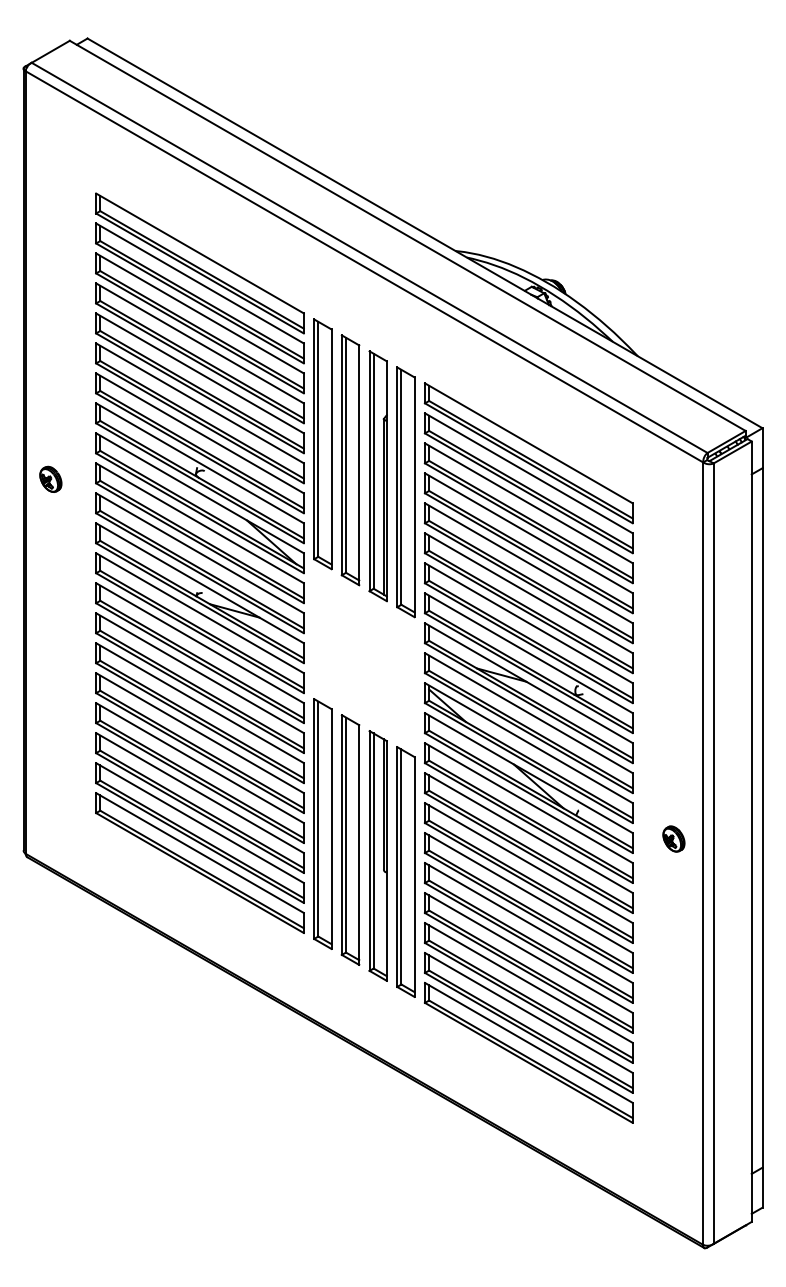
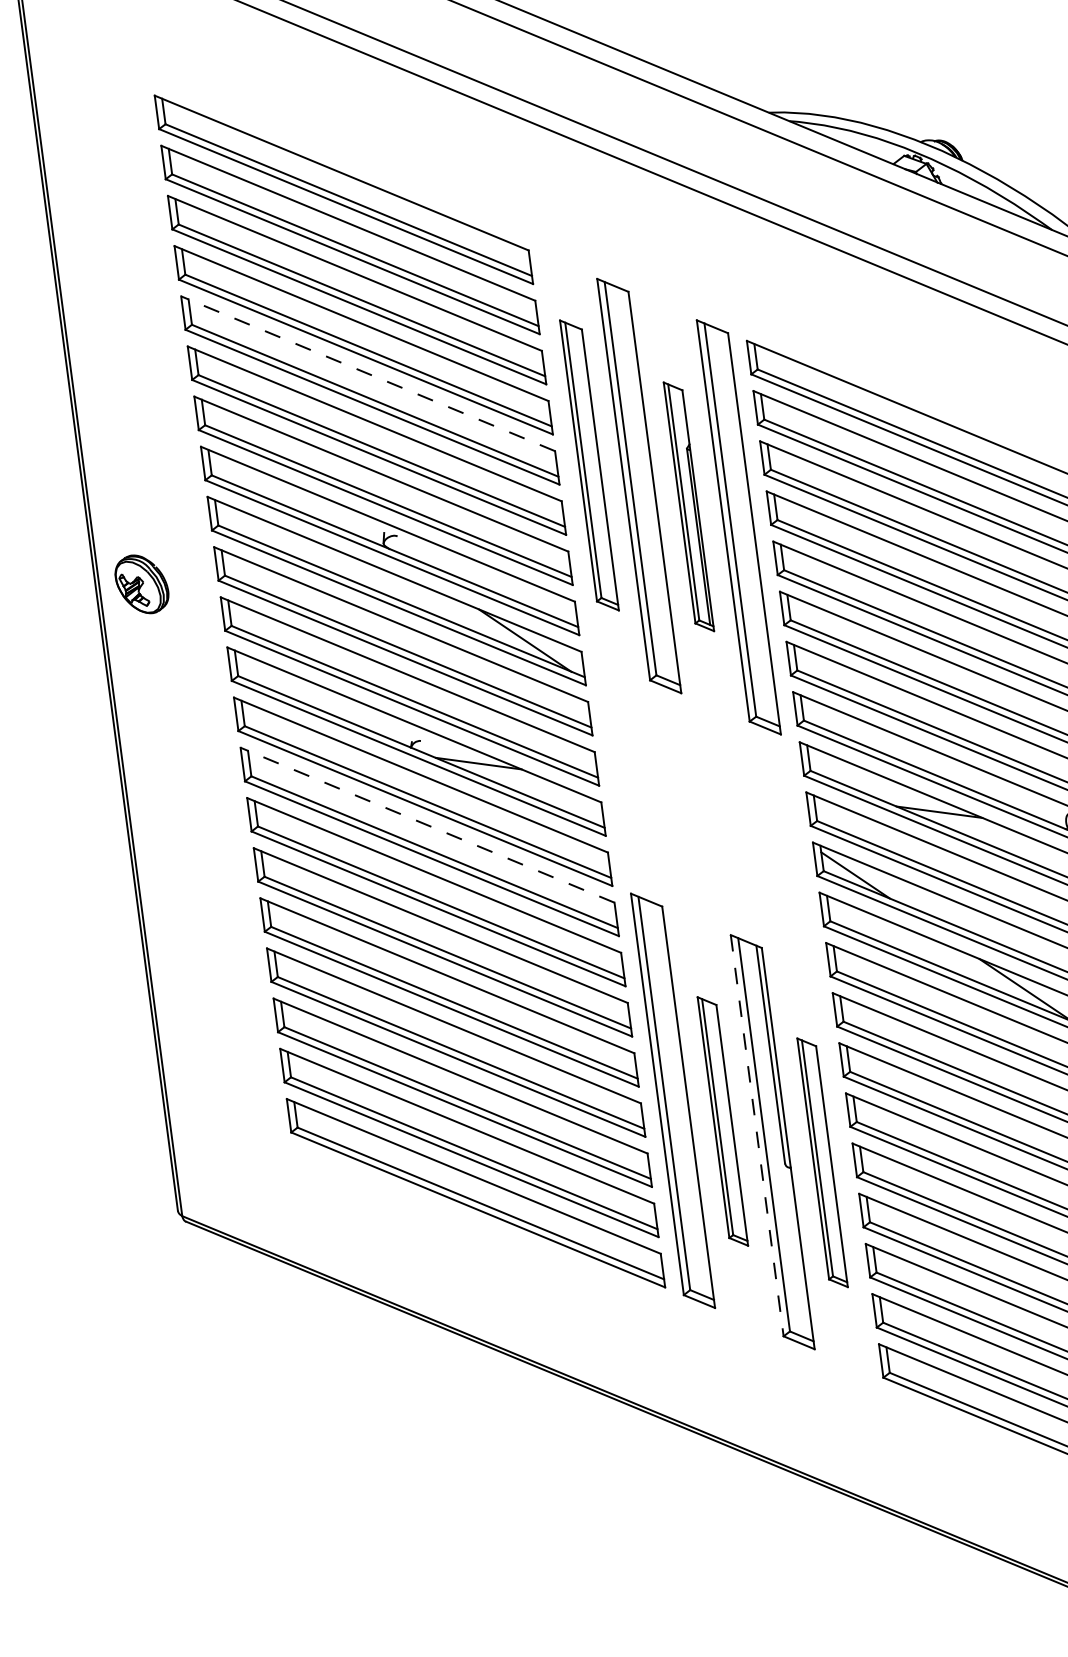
line: (199, 373) -> (367, 374), solid -> dashed
part: (322, 444) -> (588, 465), size x0.7
part: (377, 476) -> (687, 507), size x0.6
part: (50, 478) -> (141, 582), size x1.4
line: (199, 643) -> (426, 825), solid -> dashed
part: (350, 839) -> (722, 1120), size x0.6
line: (369, 851) -> (757, 1136), solid -> dashed
part: (405, 871) -> (821, 1162), size x0.6

